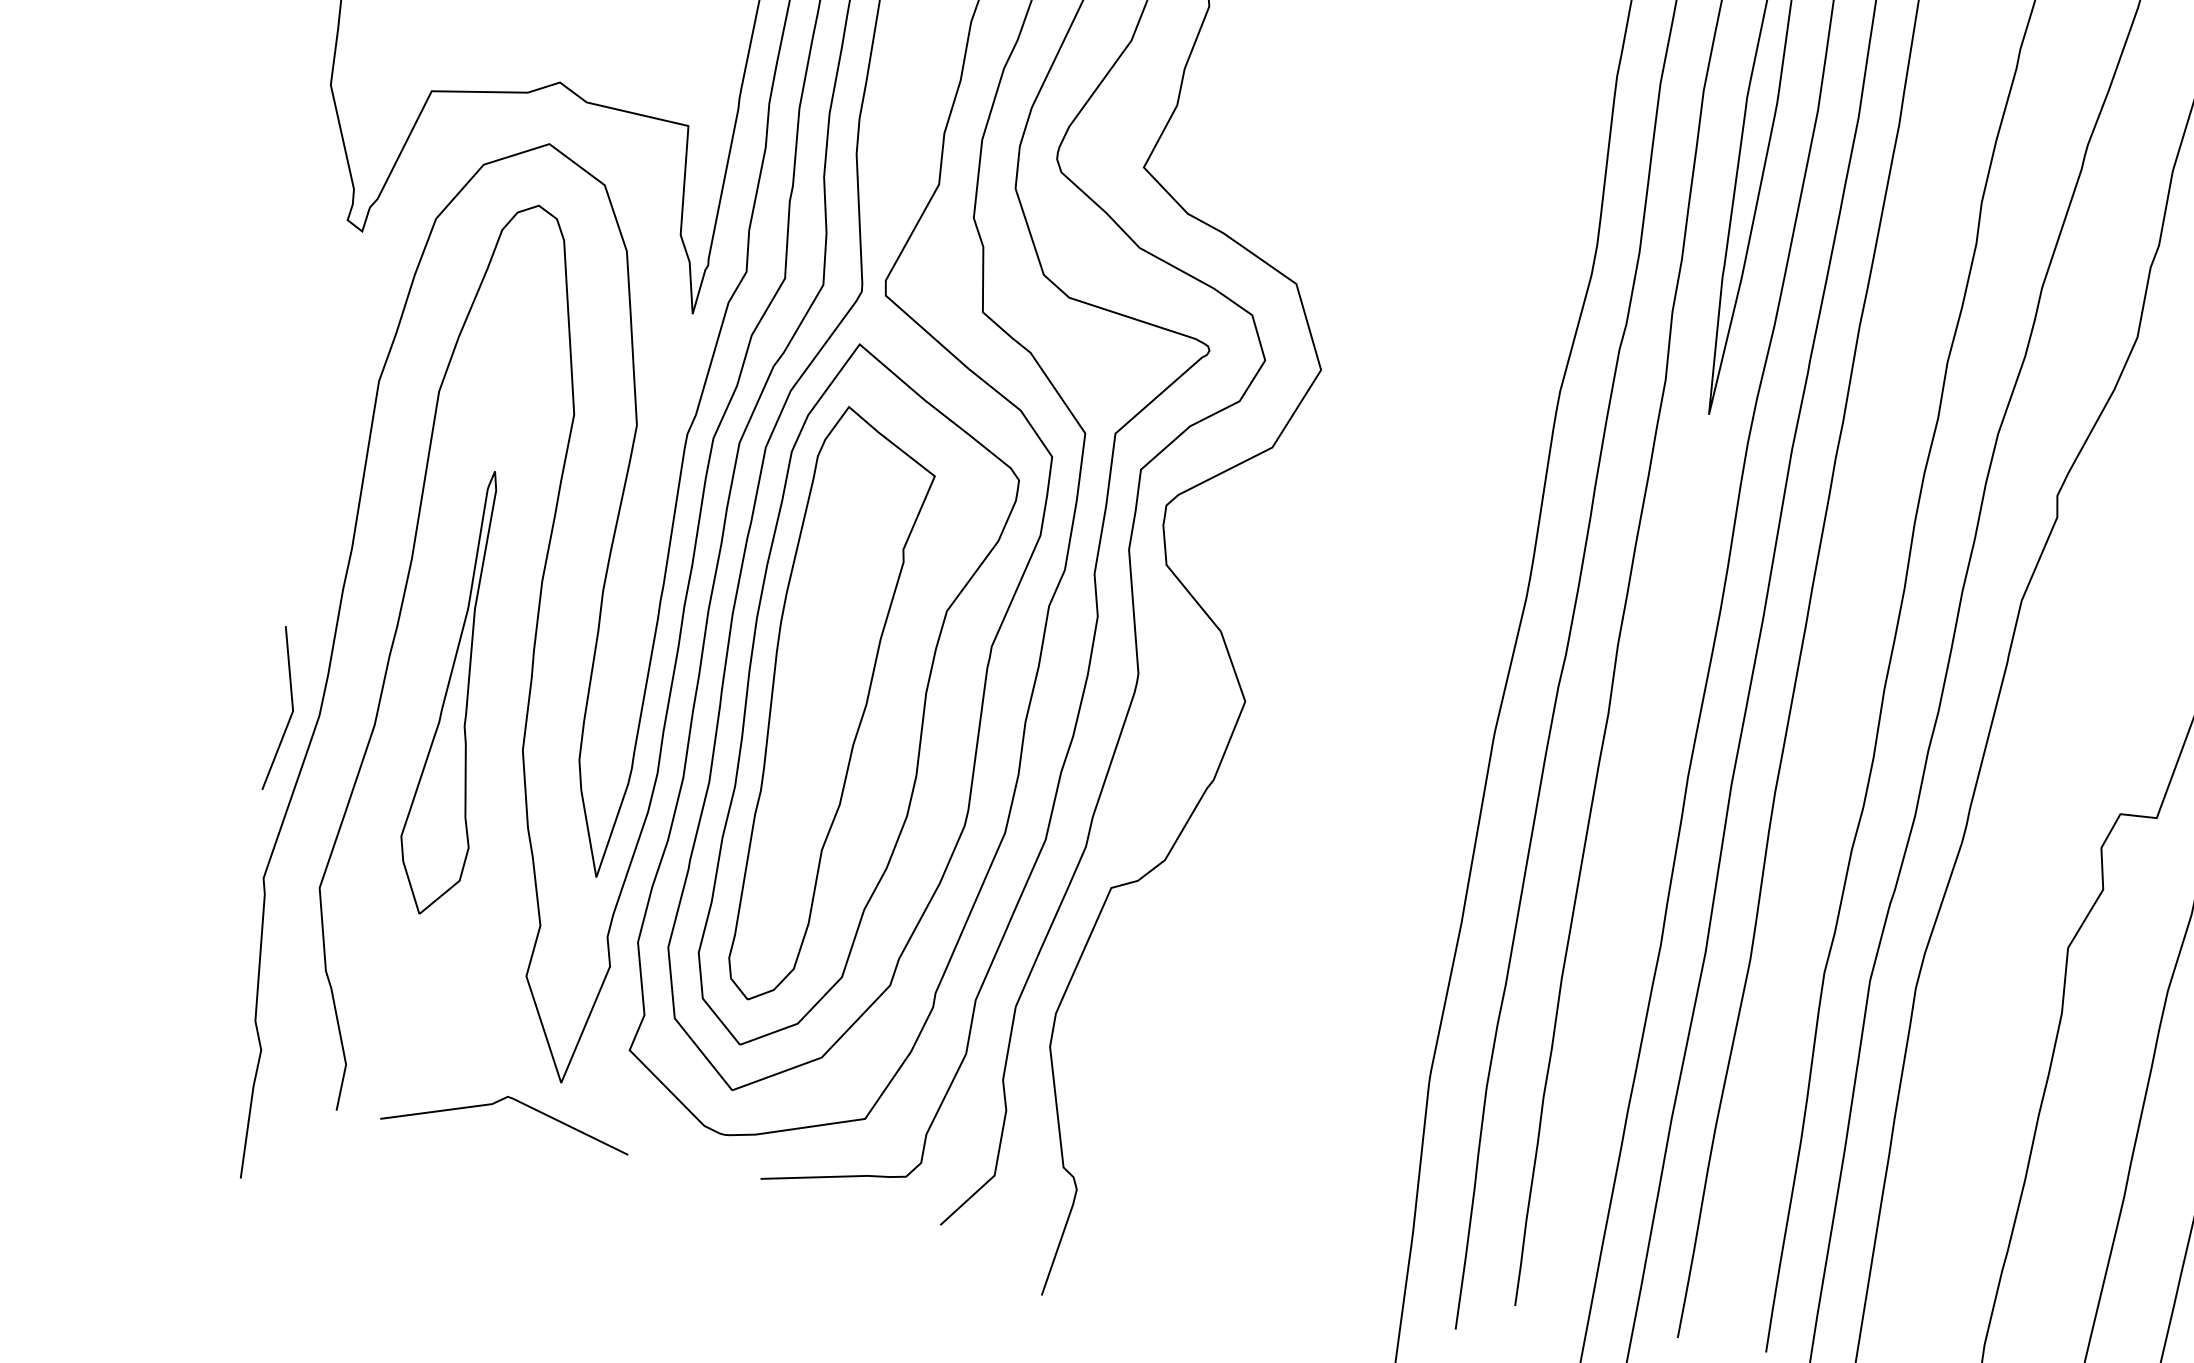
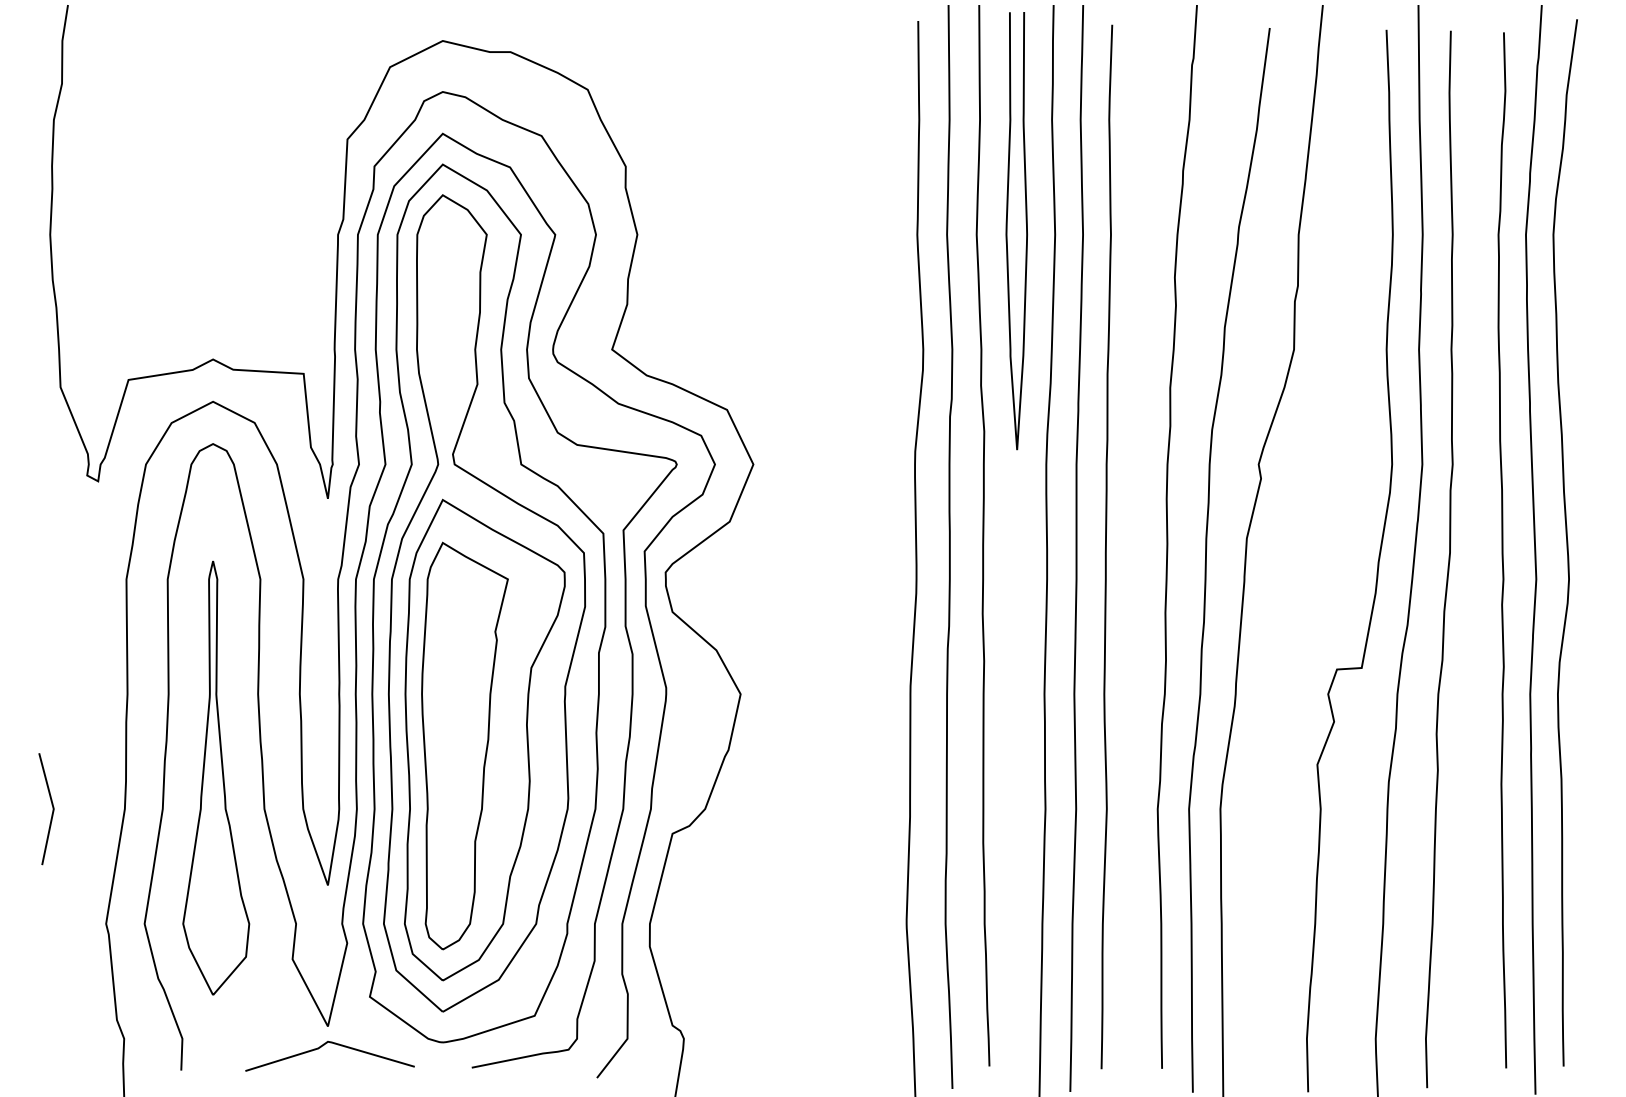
part: (460, 692) -> (216, 777), size x1.43
line: (291, 711) -> (52, 809), moved
line: (497, 1103) -> (321, 1047), moved

